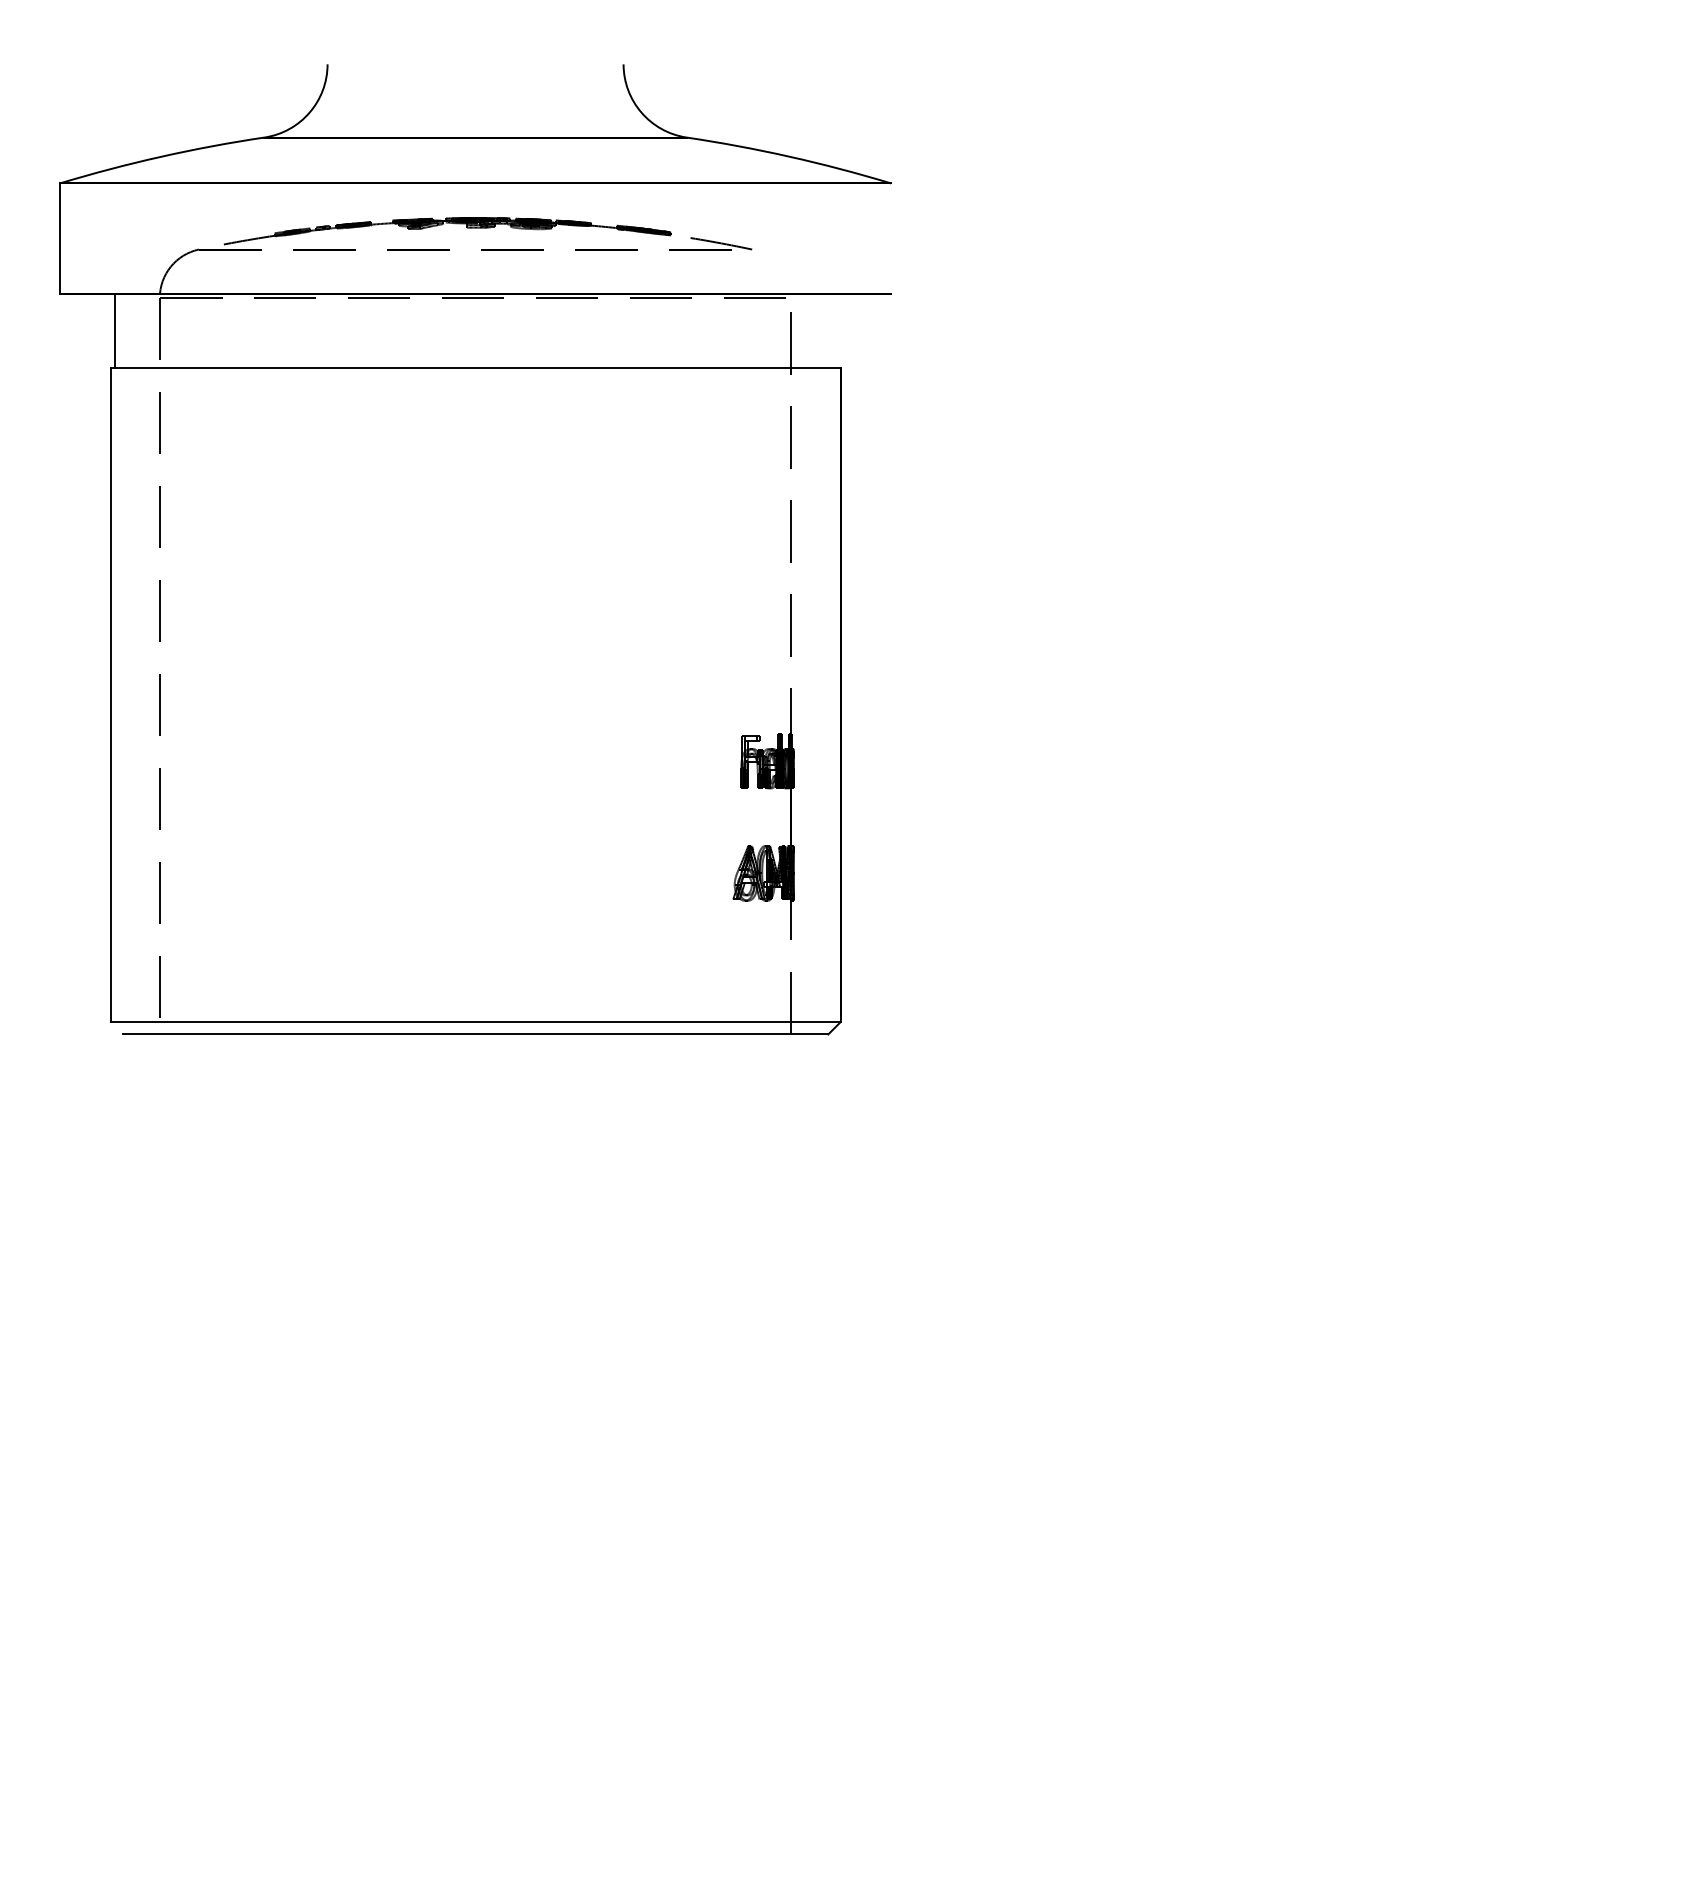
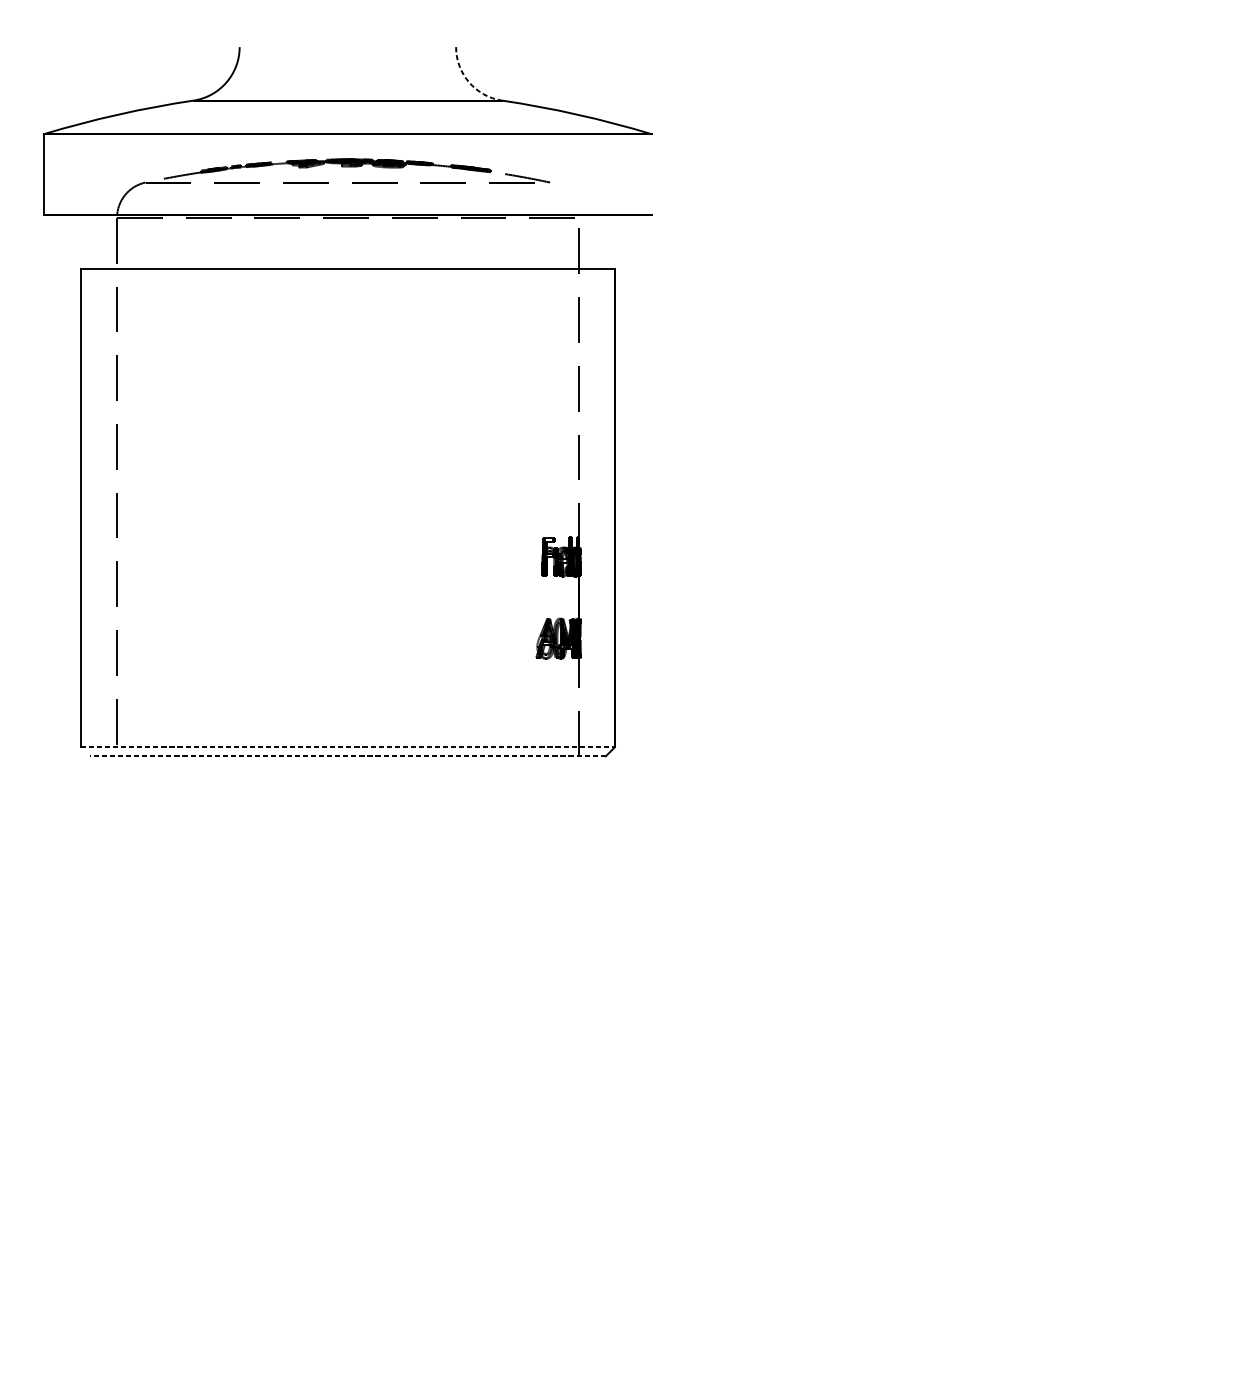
arc: (641, 112) -> (469, 82), solid -> dashed
line: (115, 331) -> (84, 242), removed
line: (476, 1022) -> (348, 747), solid -> dashed
line: (475, 1034) -> (347, 756), solid -> dashed

